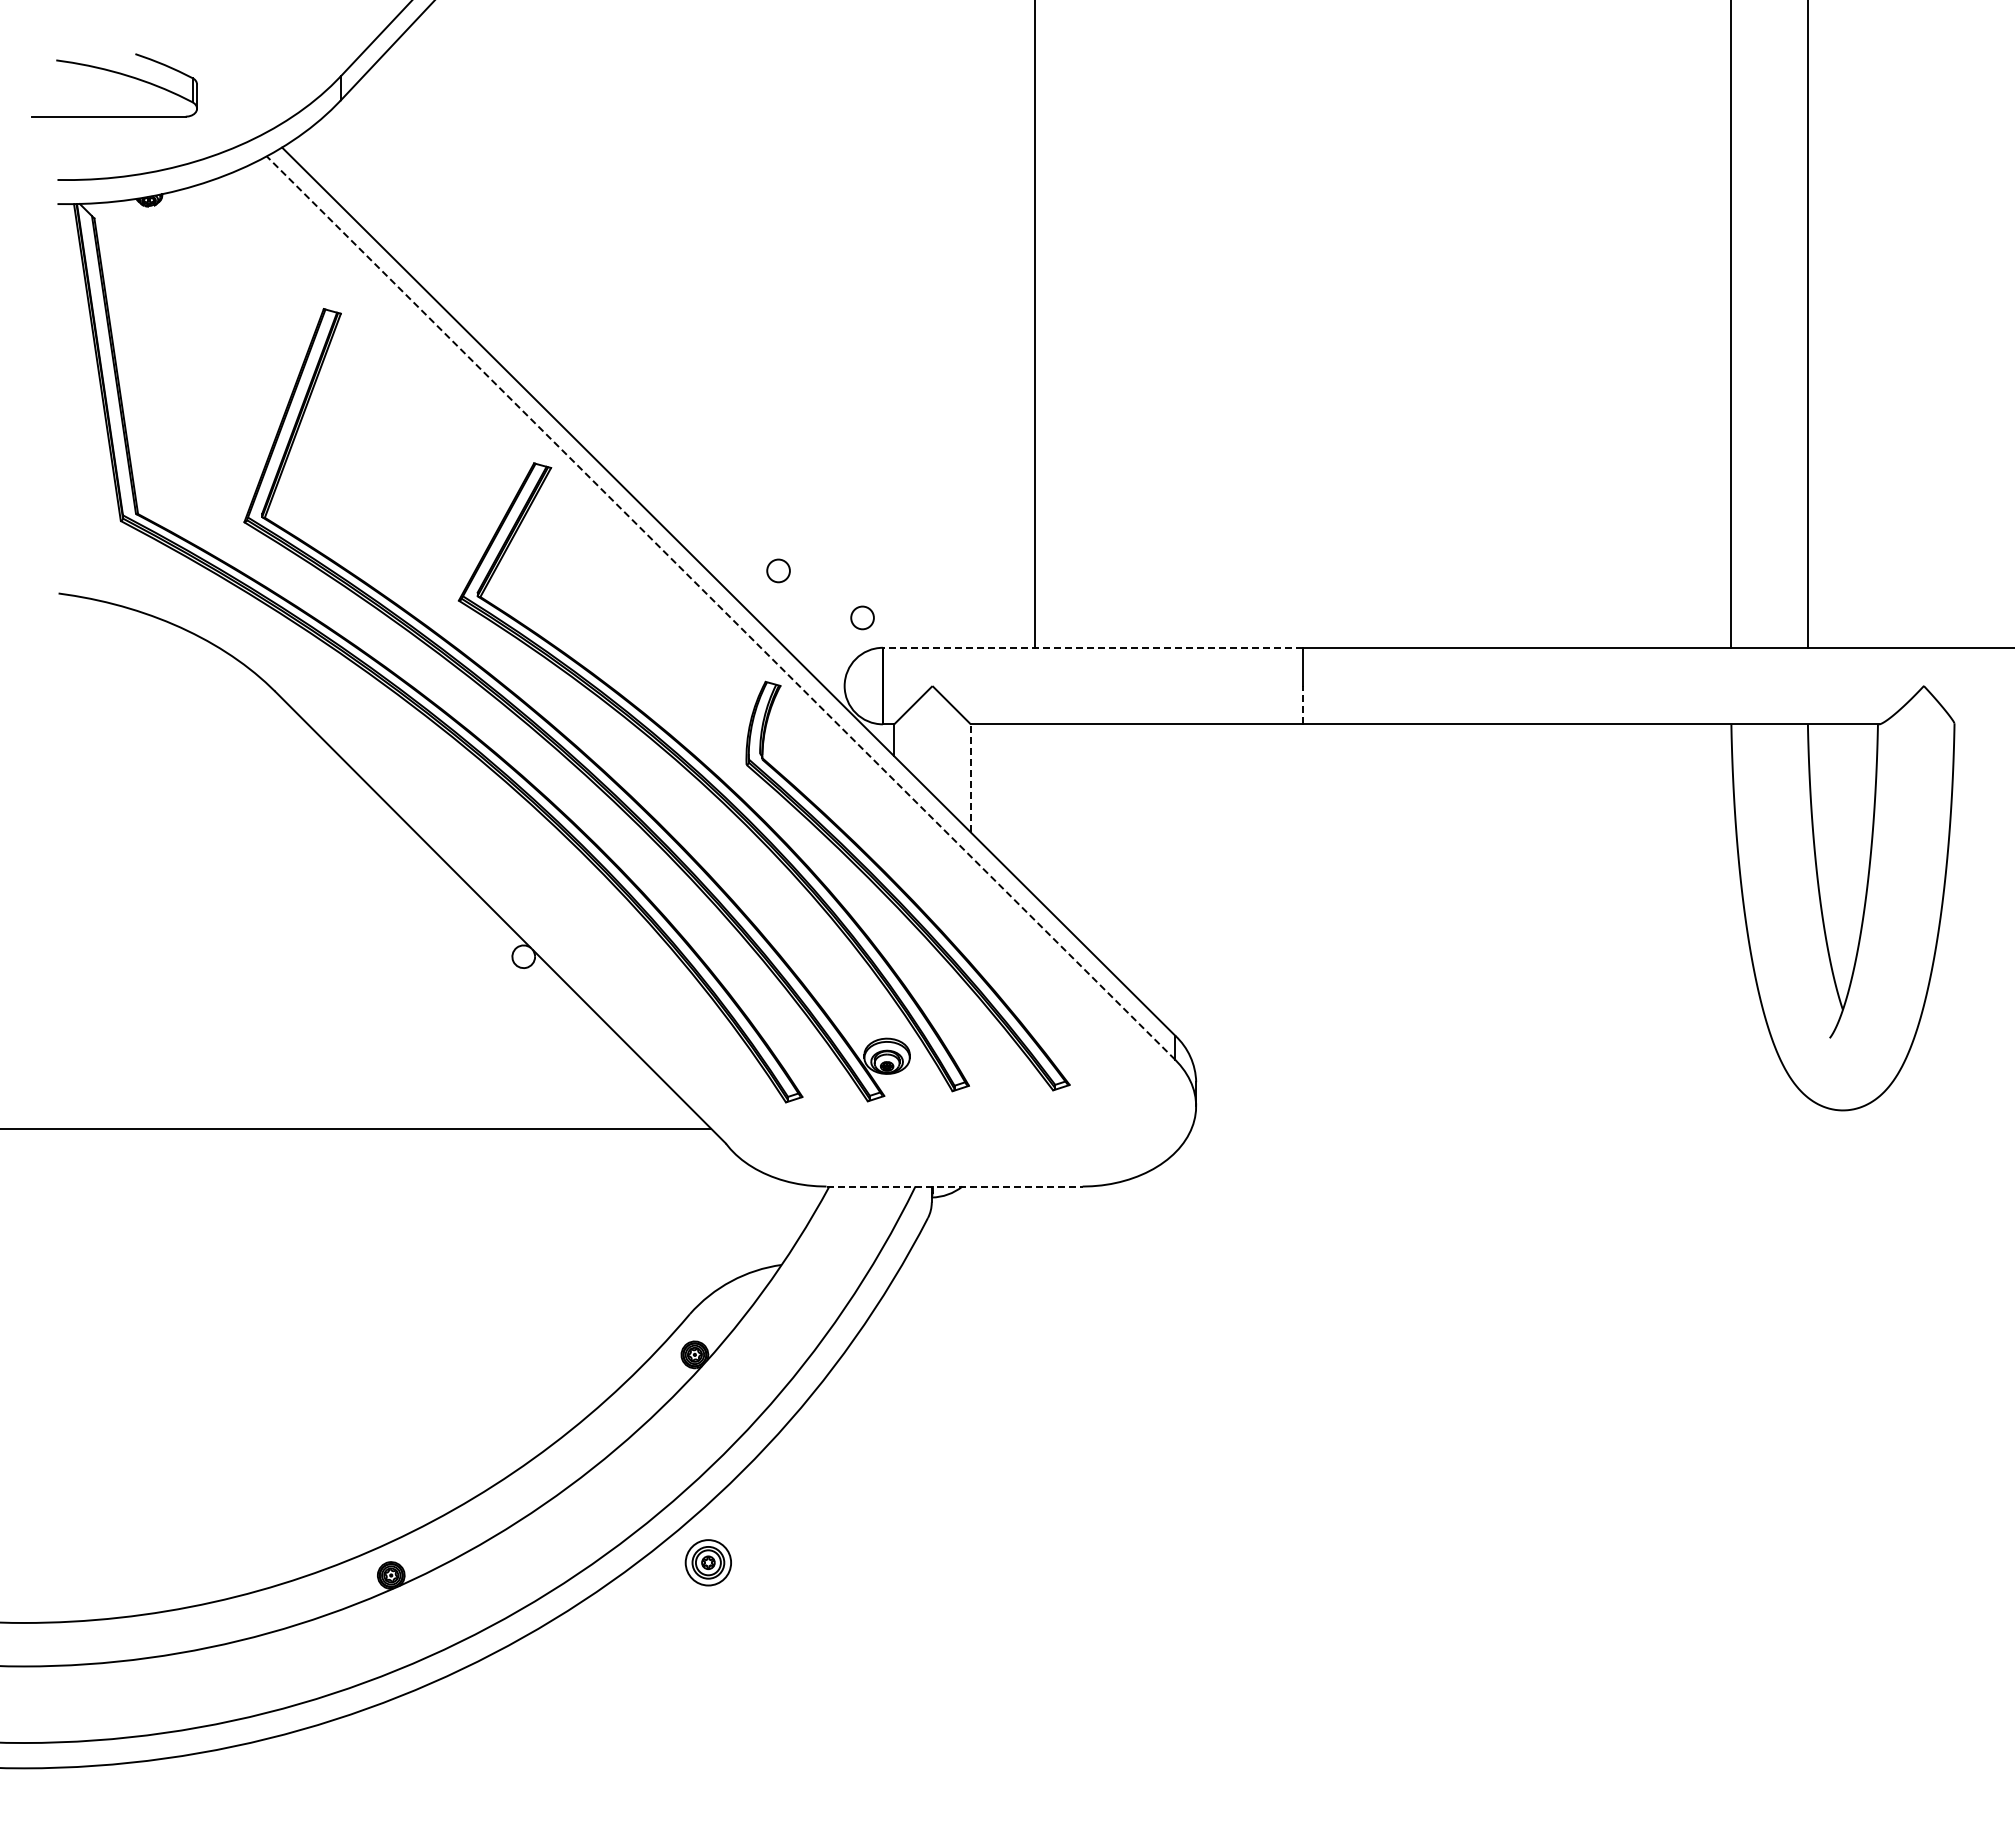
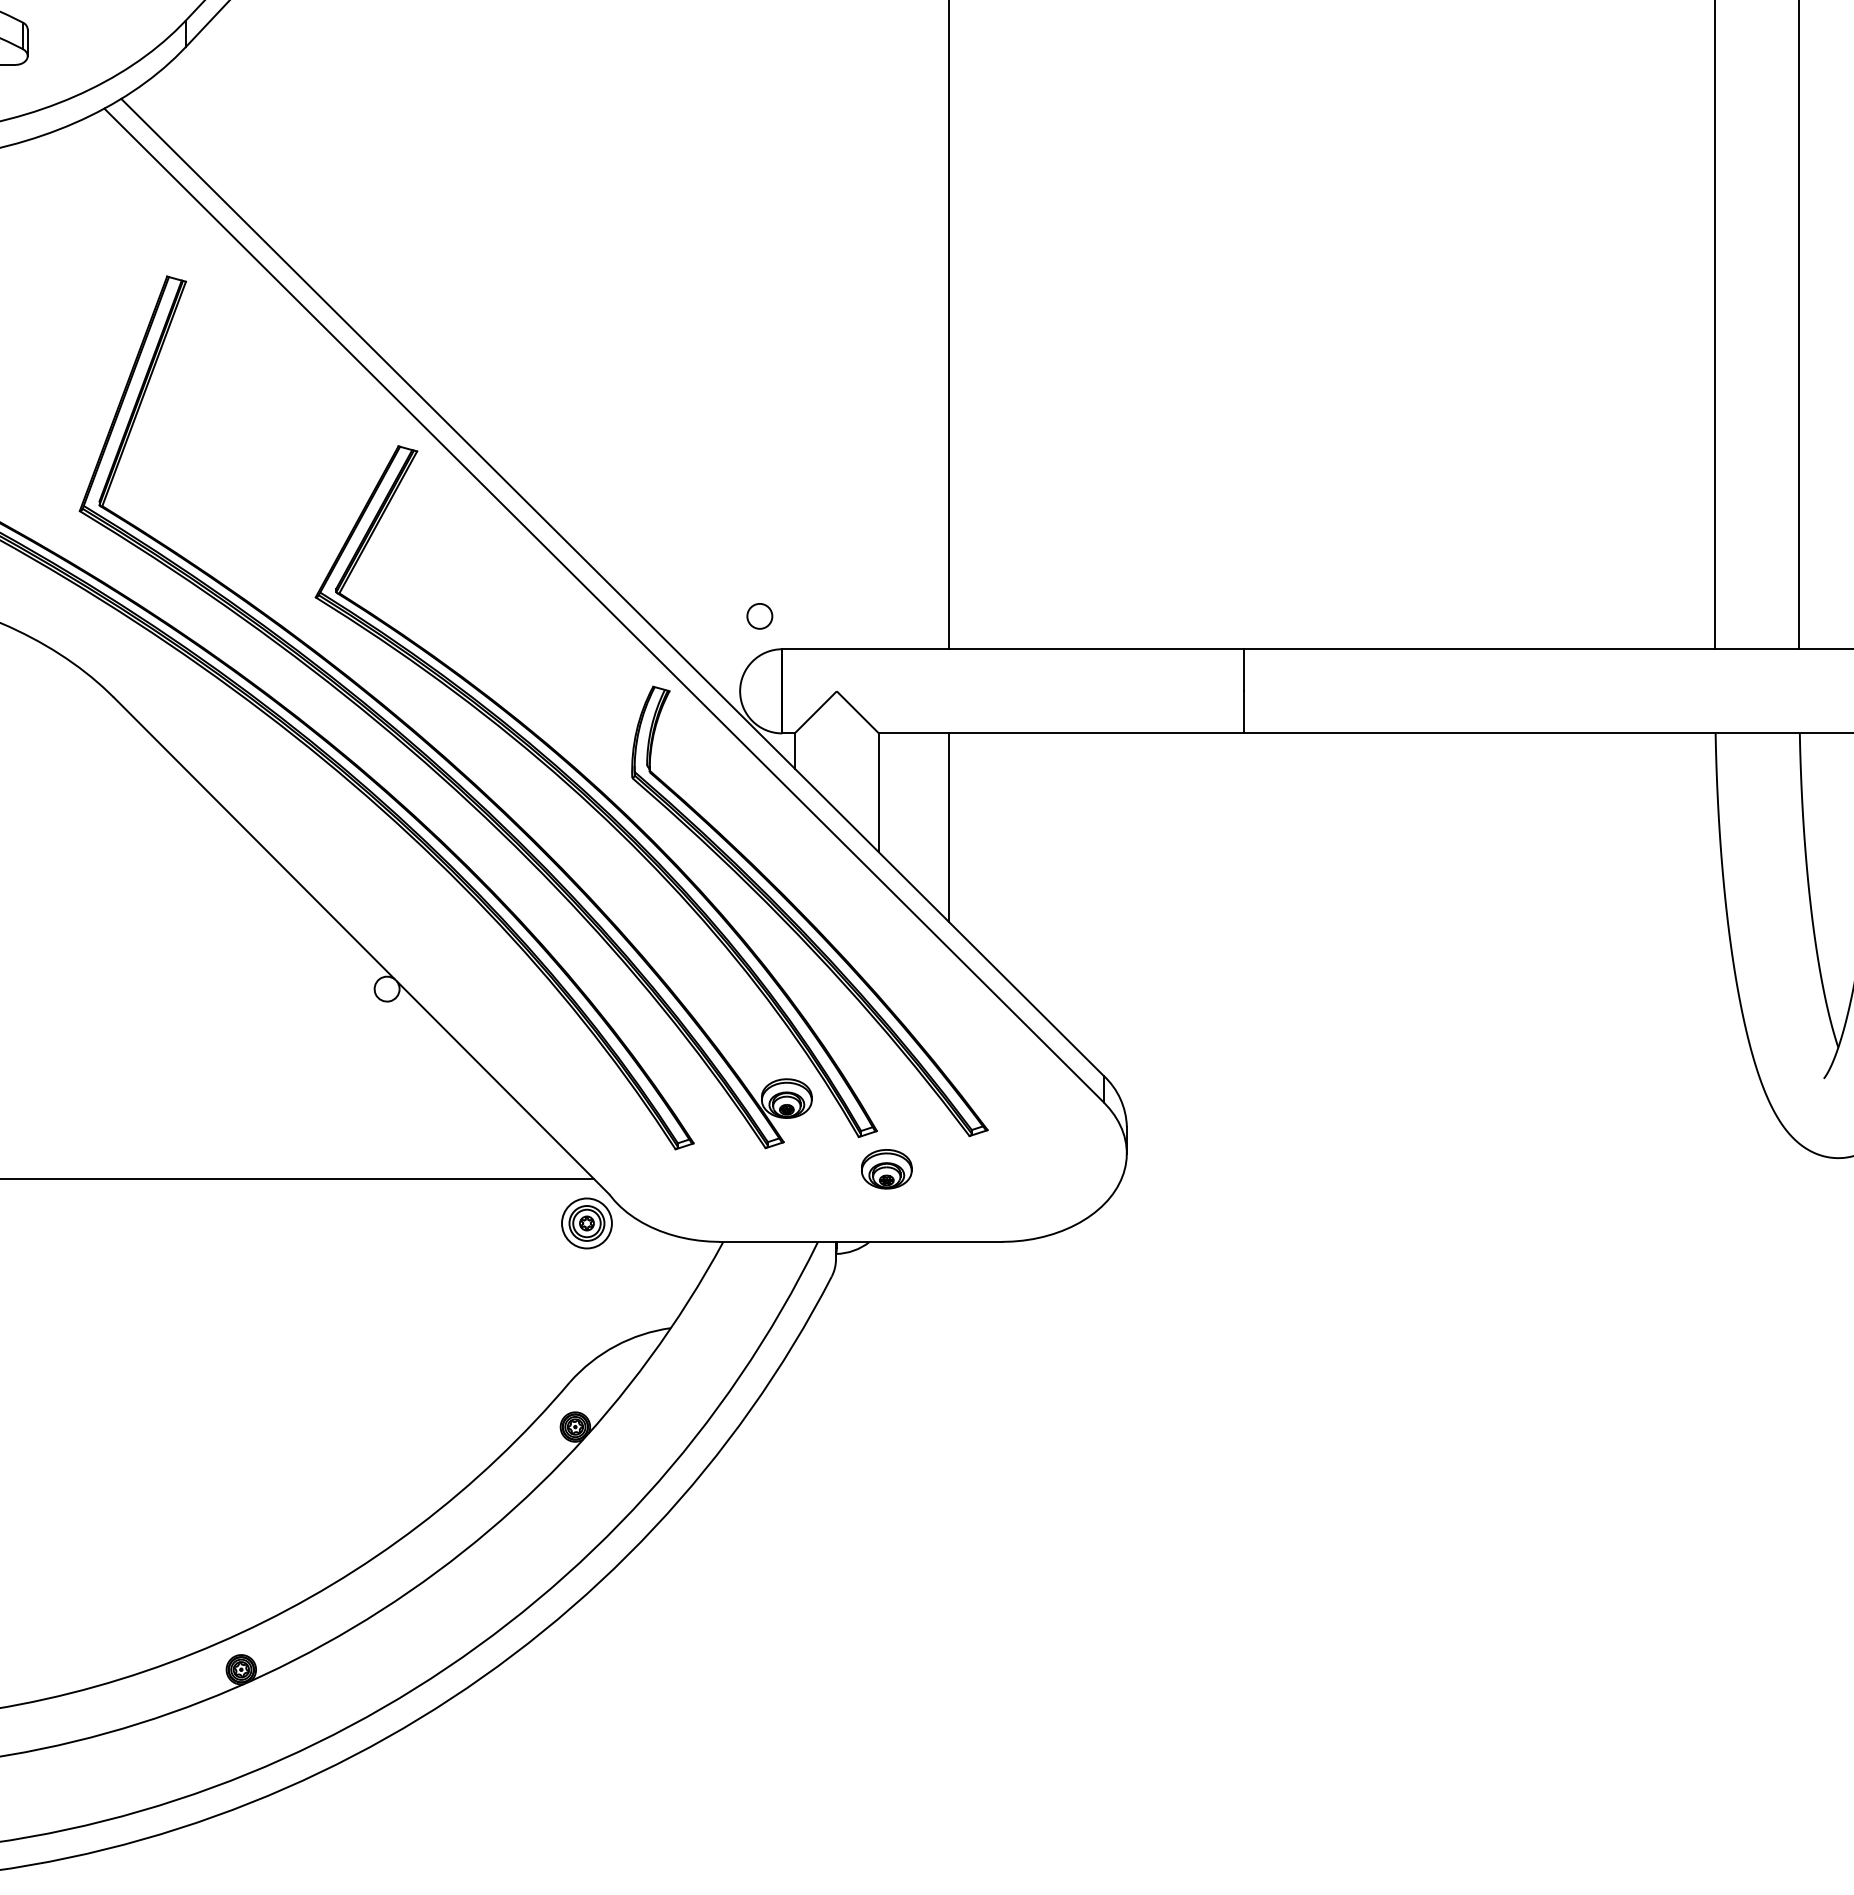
circle: (778, 570) -> (667, 564), removed
line: (720, 608) -> (603, 605), dashed -> solid
line: (1092, 647) -> (1012, 648), dashed -> solid
line: (1303, 704) -> (1244, 711), dashed -> solid
line: (970, 777) -> (878, 791), dashed -> solid
line: (1034, 809) -> (948, 827), added
part: (977, 1120) -> (886, 1169), added
line: (955, 1186) -> (862, 1241), dashed -> solid
part: (707, 1562) -> (585, 1223), moved

